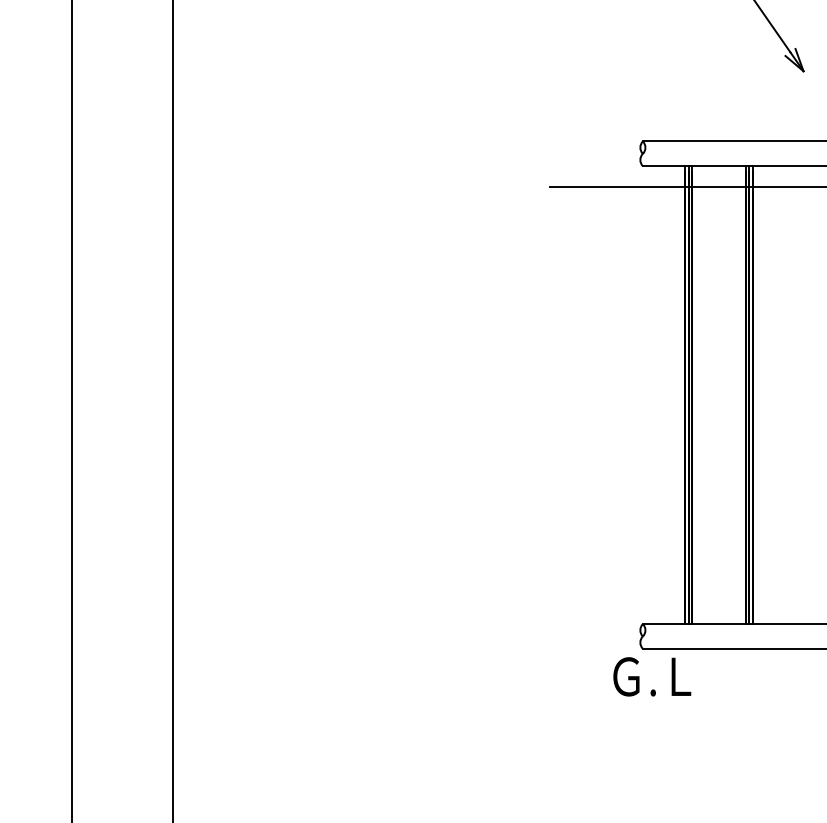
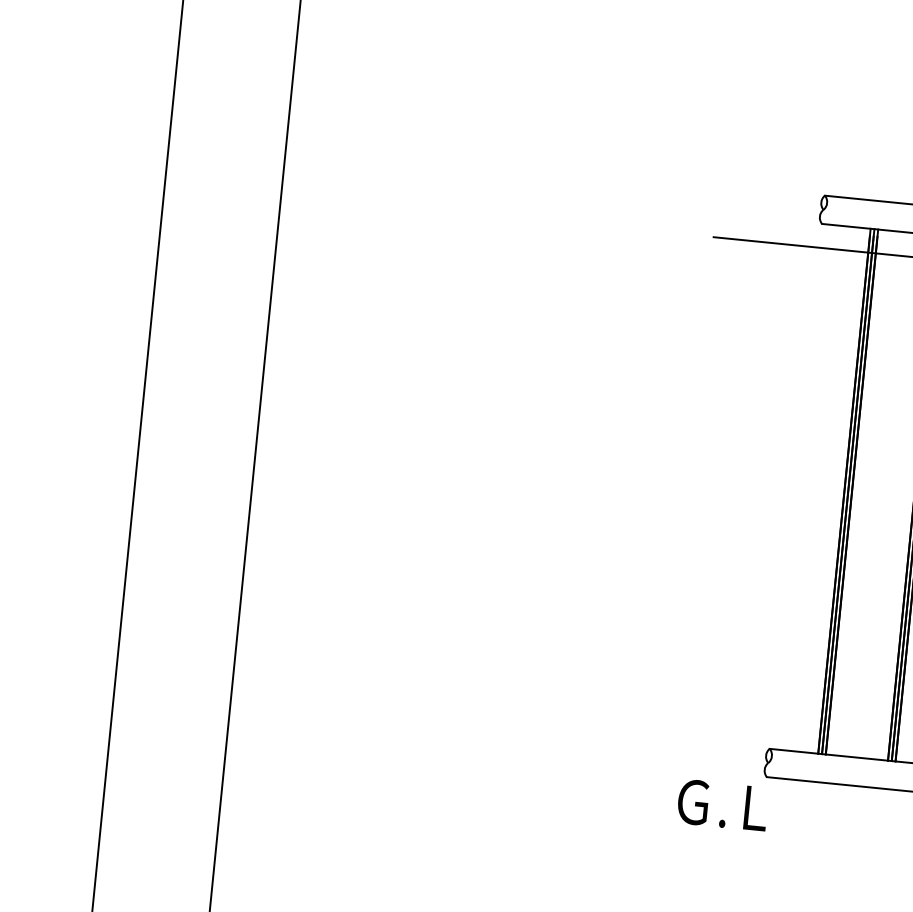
text: (652, 676) -> (723, 804), moved

